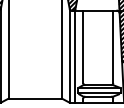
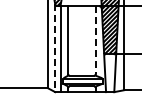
line: (112, 47) -> (95, 40), solid -> dashed
line: (69, 55) -> (55, 48), solid -> dashed

